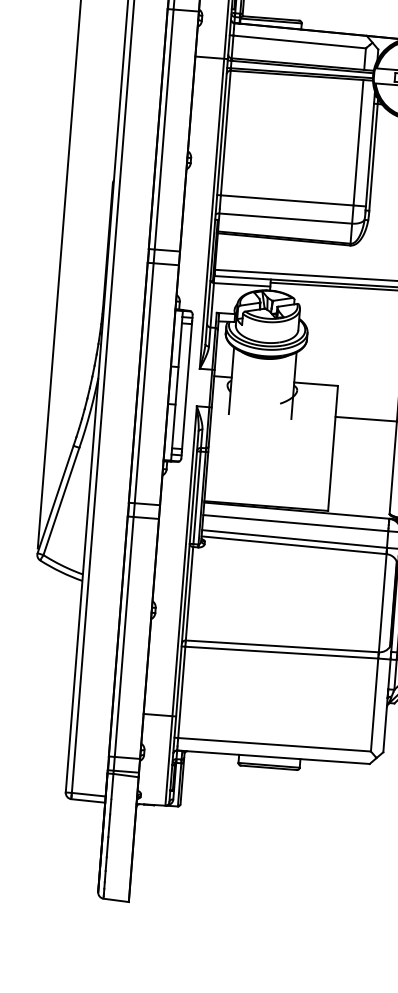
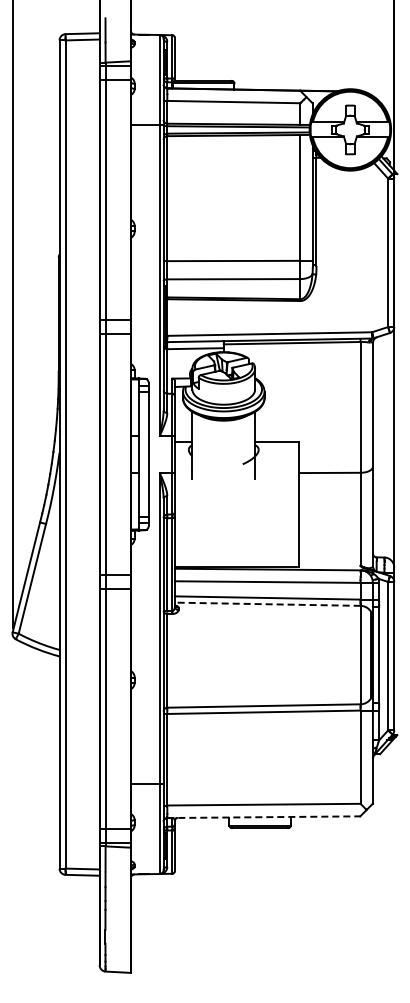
line: (293, 545) -> (267, 604), solid -> dashed
line: (274, 757) -> (264, 817), solid -> dashed

